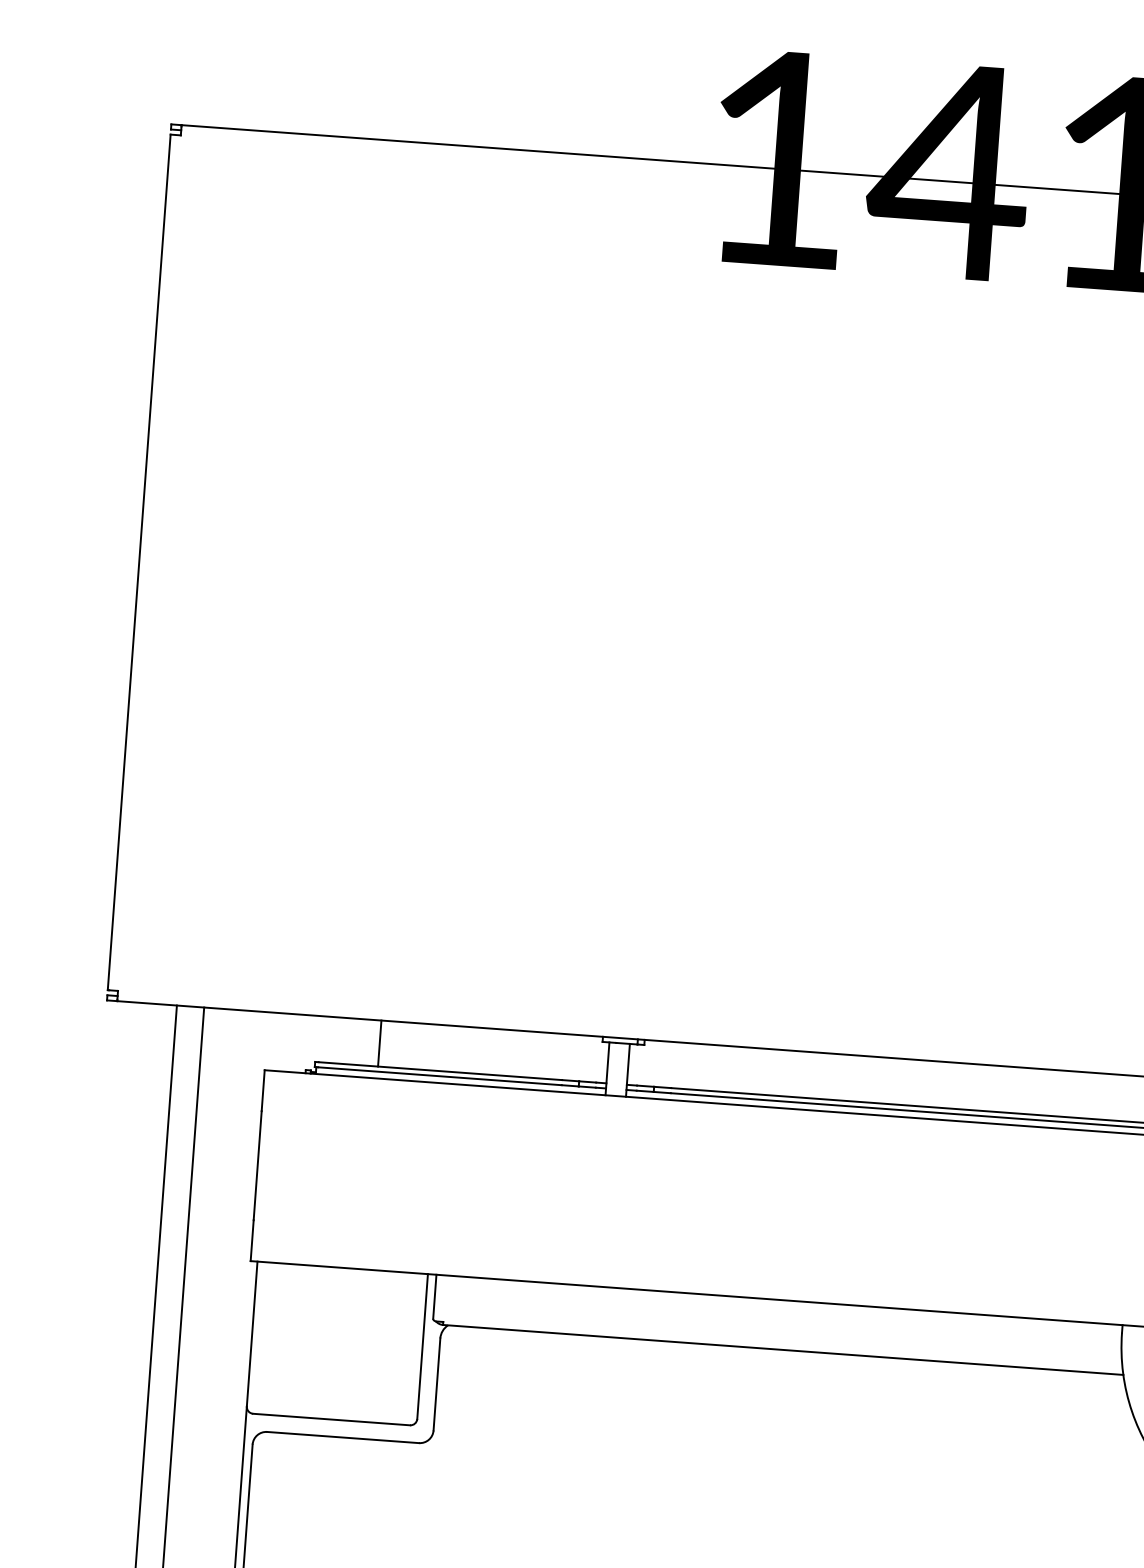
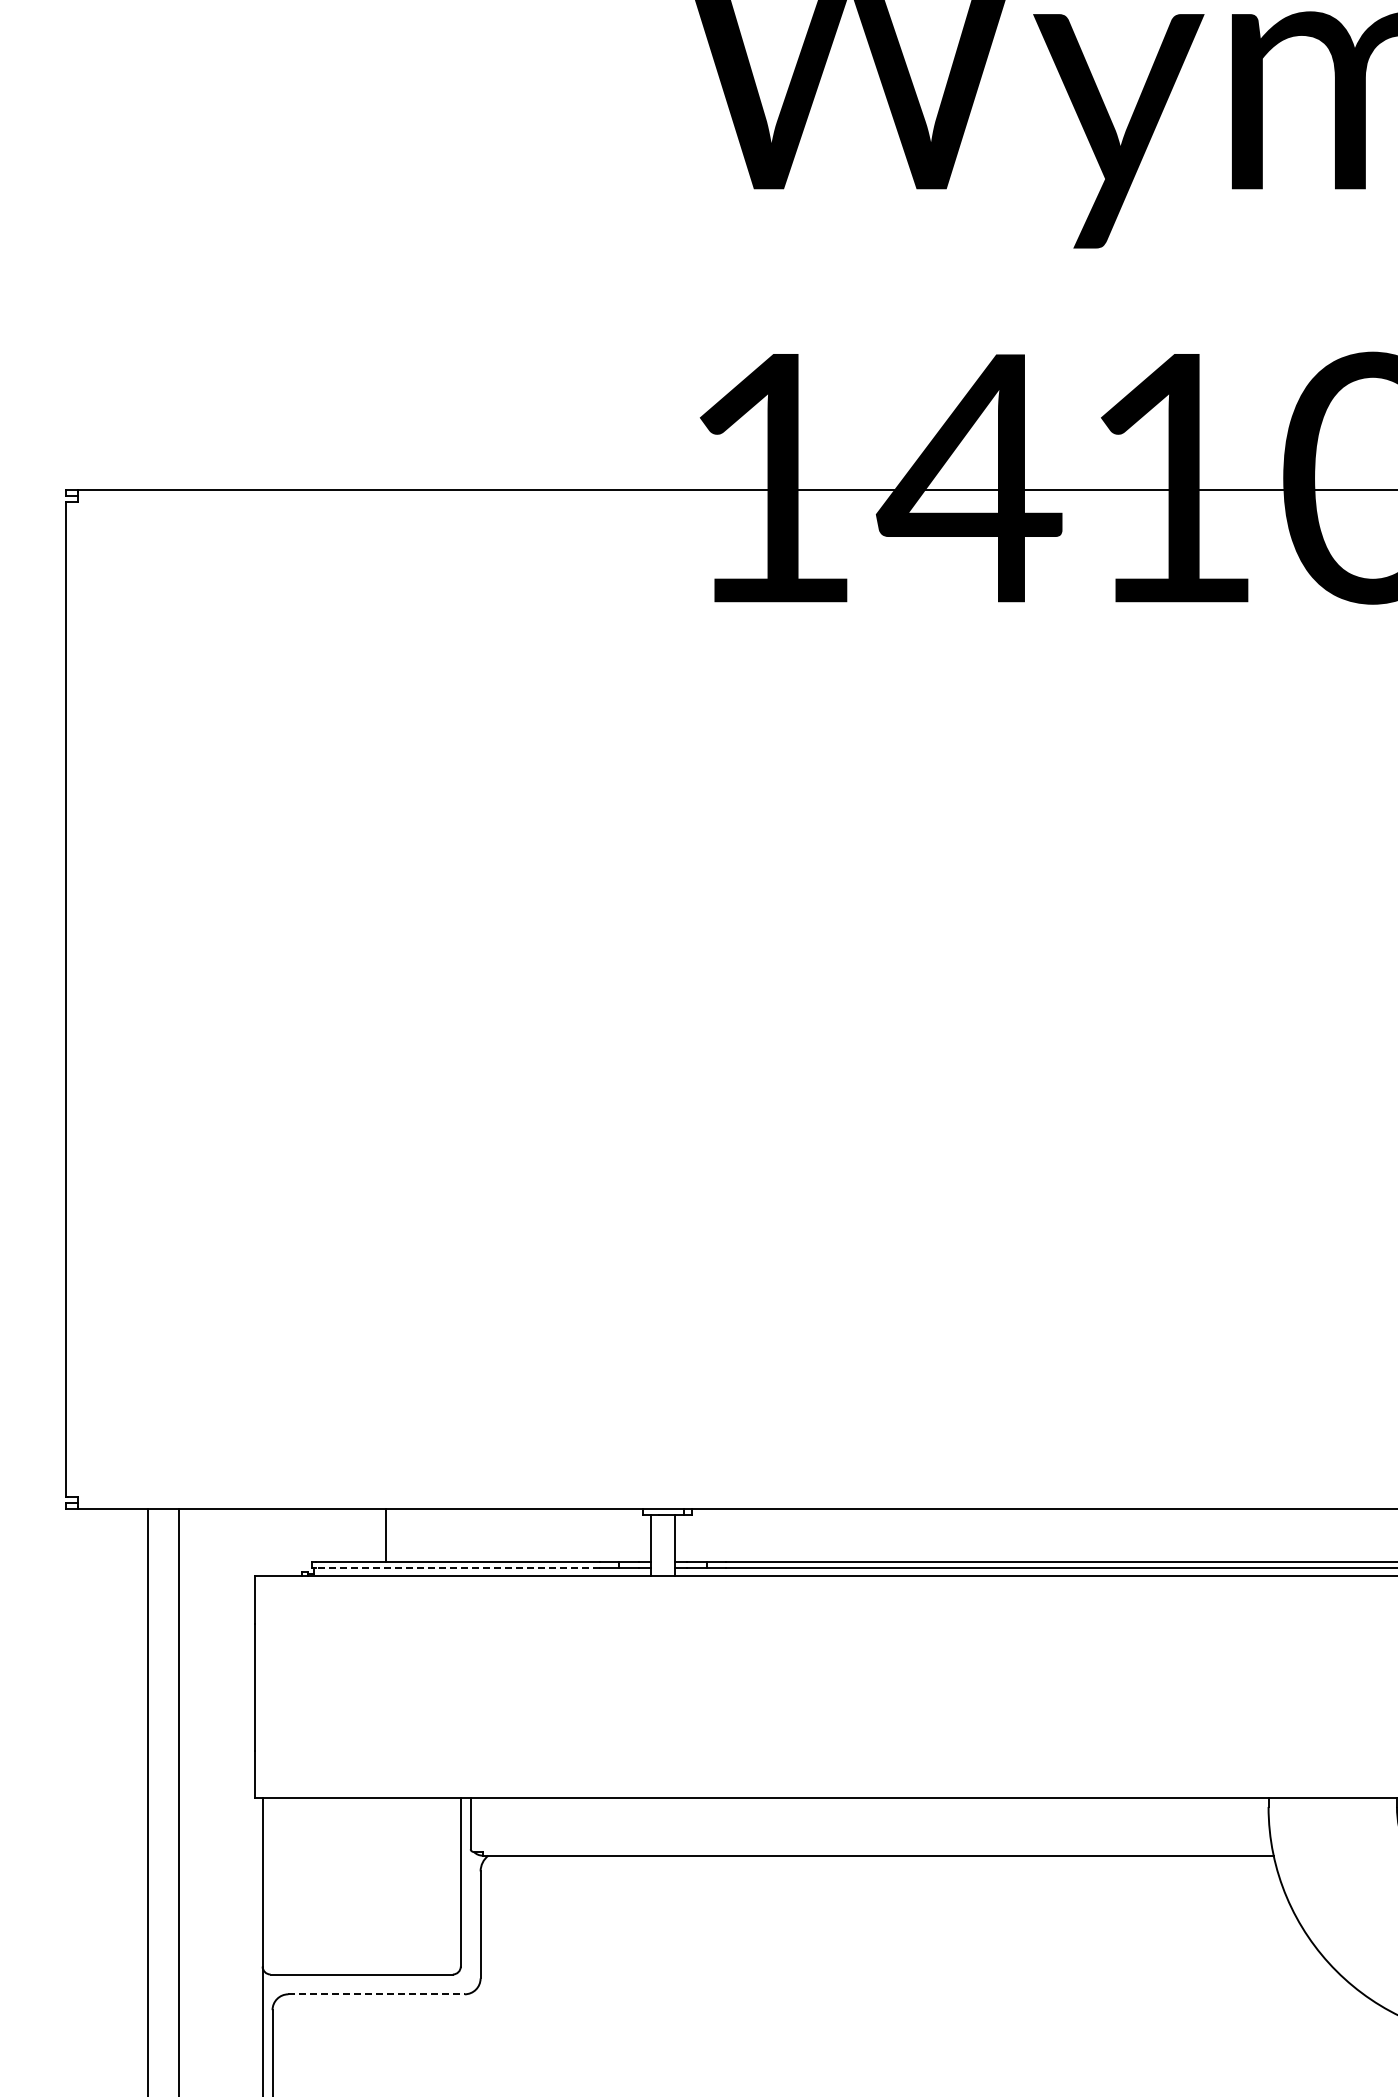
line: (439, 1076) -> (457, 1568), solid -> dashed
line: (343, 1437) -> (377, 1994), solid -> dashed

